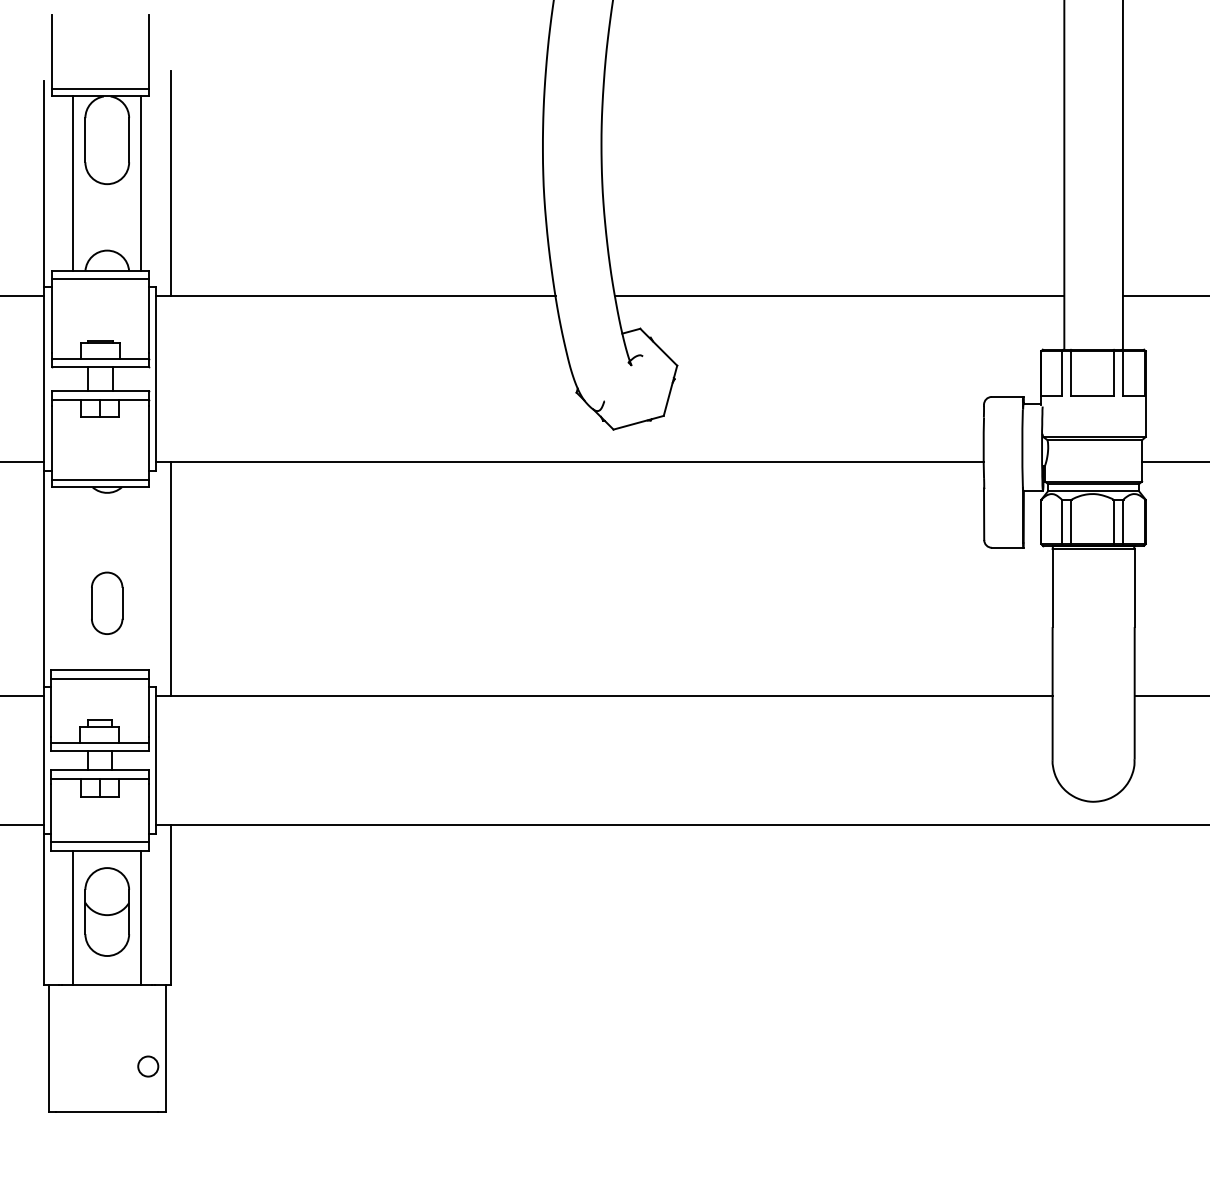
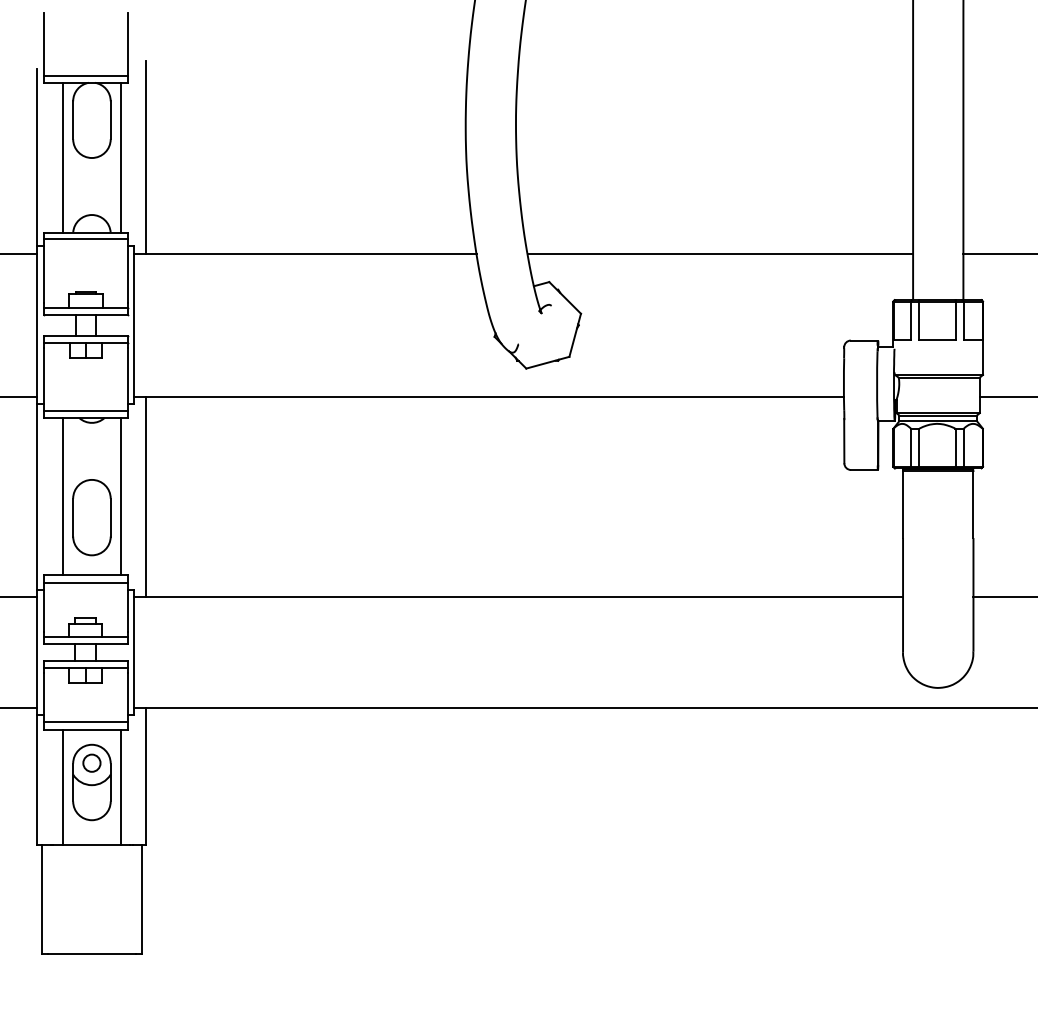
line: (73, 578) -> (62, 496), added
line: (141, 578) -> (121, 496), added
part: (106, 603) -> (91, 517), size x1.43
circle: (148, 1066) -> (92, 763), moved

